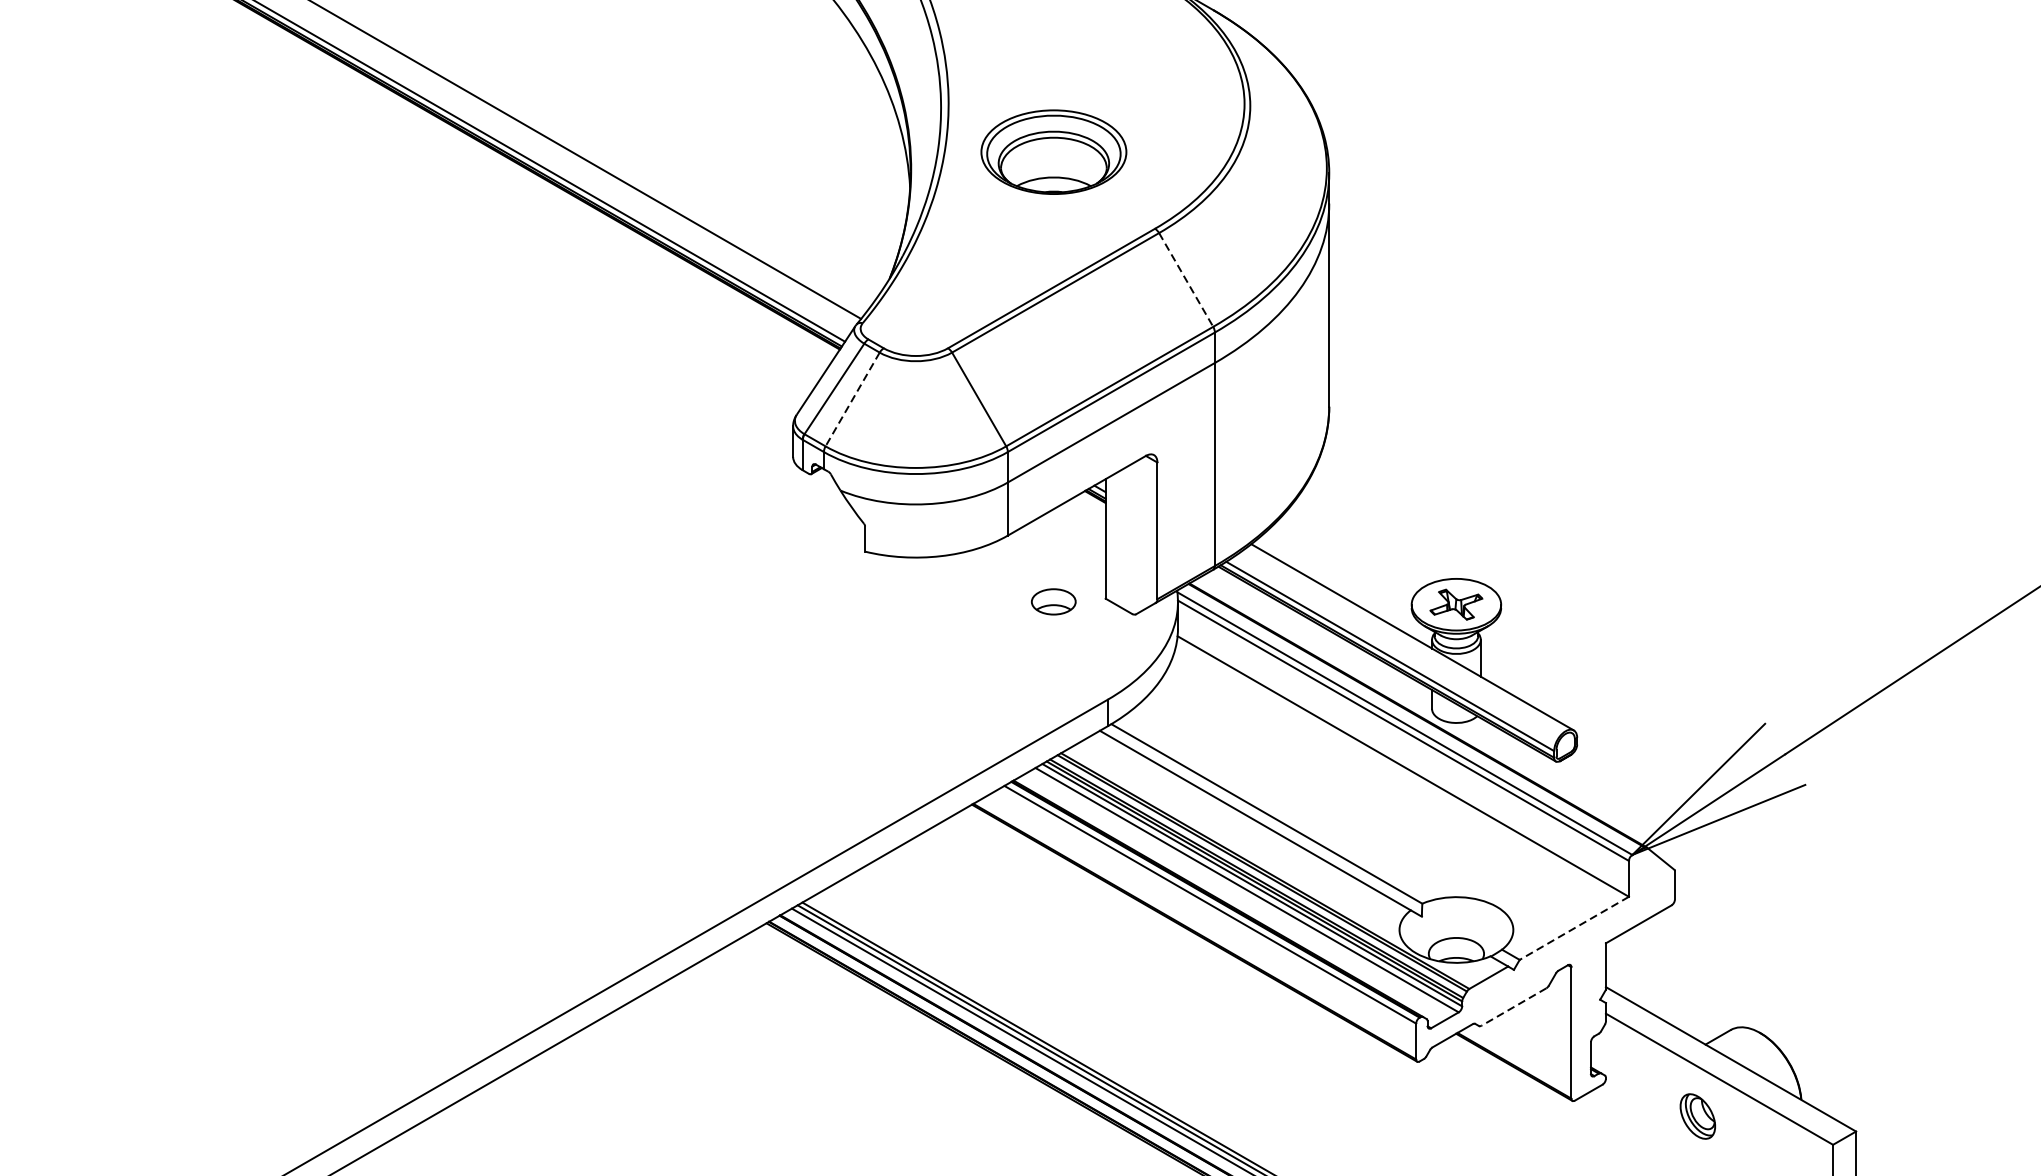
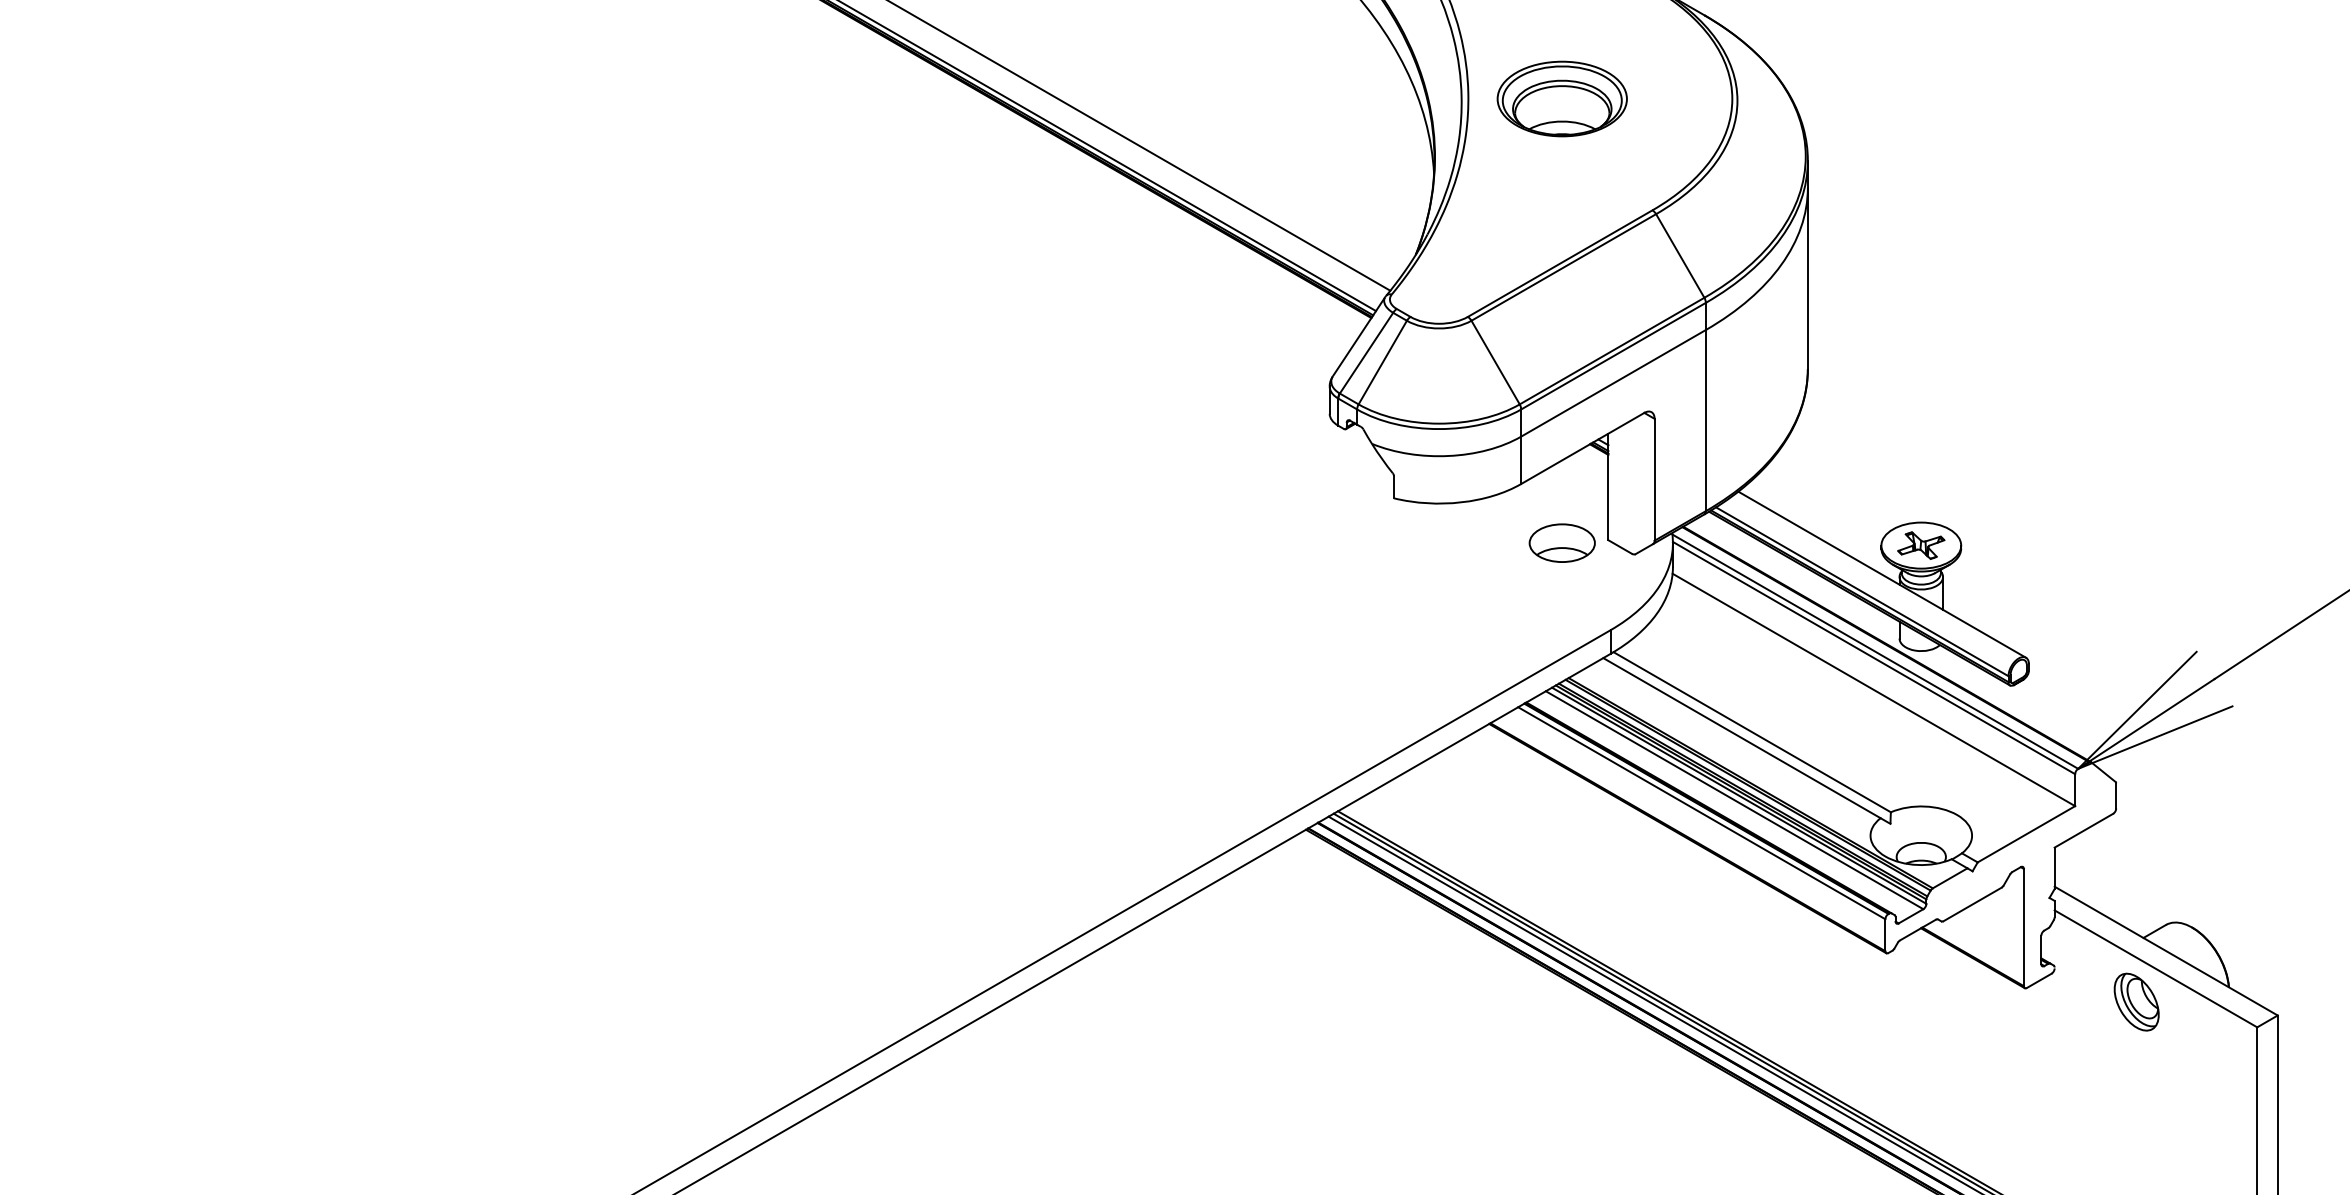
part: (1053, 151) -> (1561, 98), moved
line: (1186, 280) -> (1680, 256), dashed -> solid
line: (852, 400) -> (1382, 363), dashed -> solid
part: (1053, 601) -> (1561, 542), size x1.67
line: (1574, 928) -> (2026, 834), dashed -> solid
line: (1513, 1007) -> (1972, 904), dashed -> solid
part: (1697, 1115) -> (2136, 1001), size x1.43

